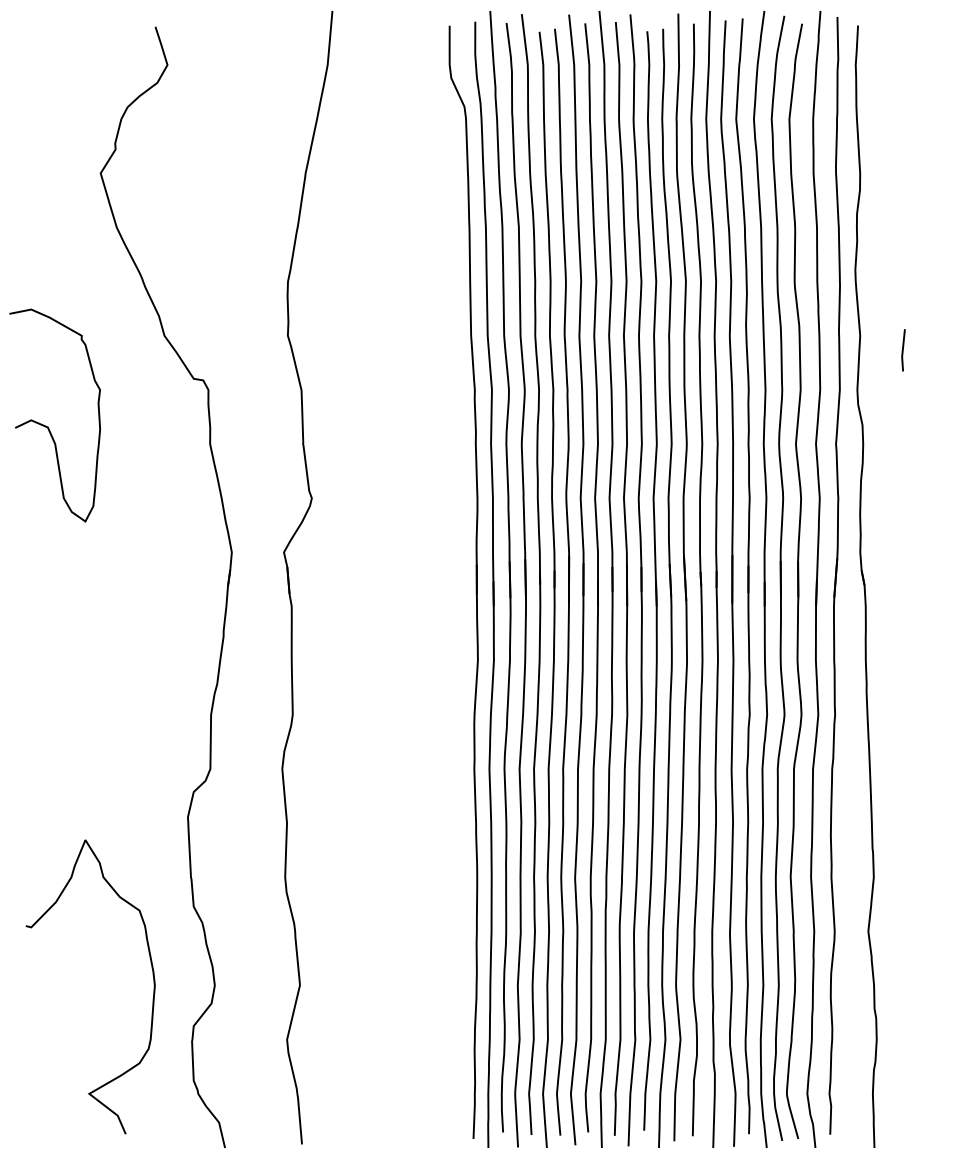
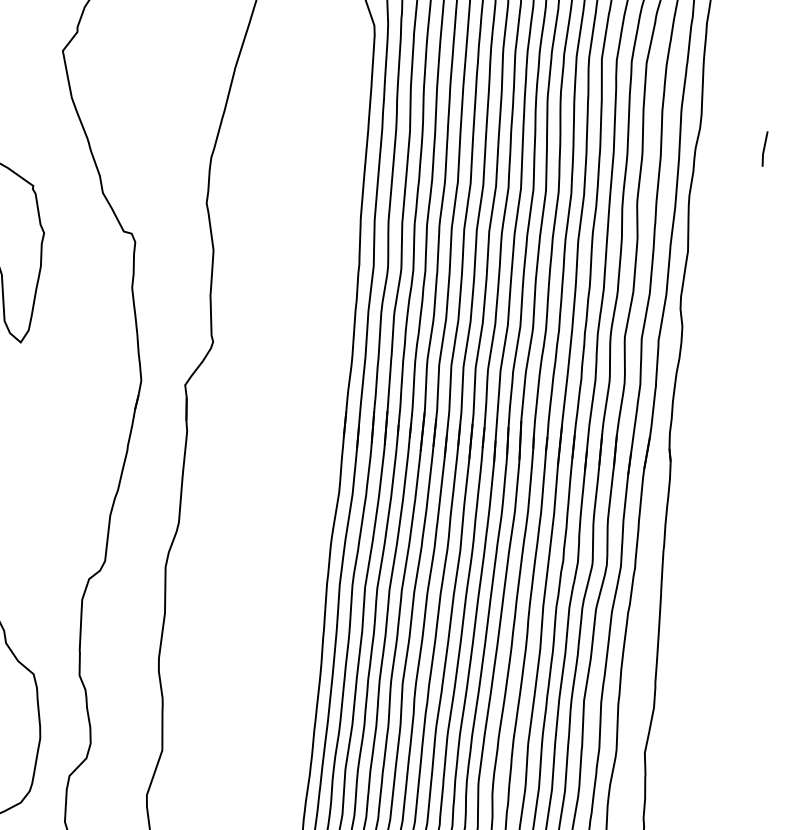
line: (903, 350) -> (764, 149), moved

